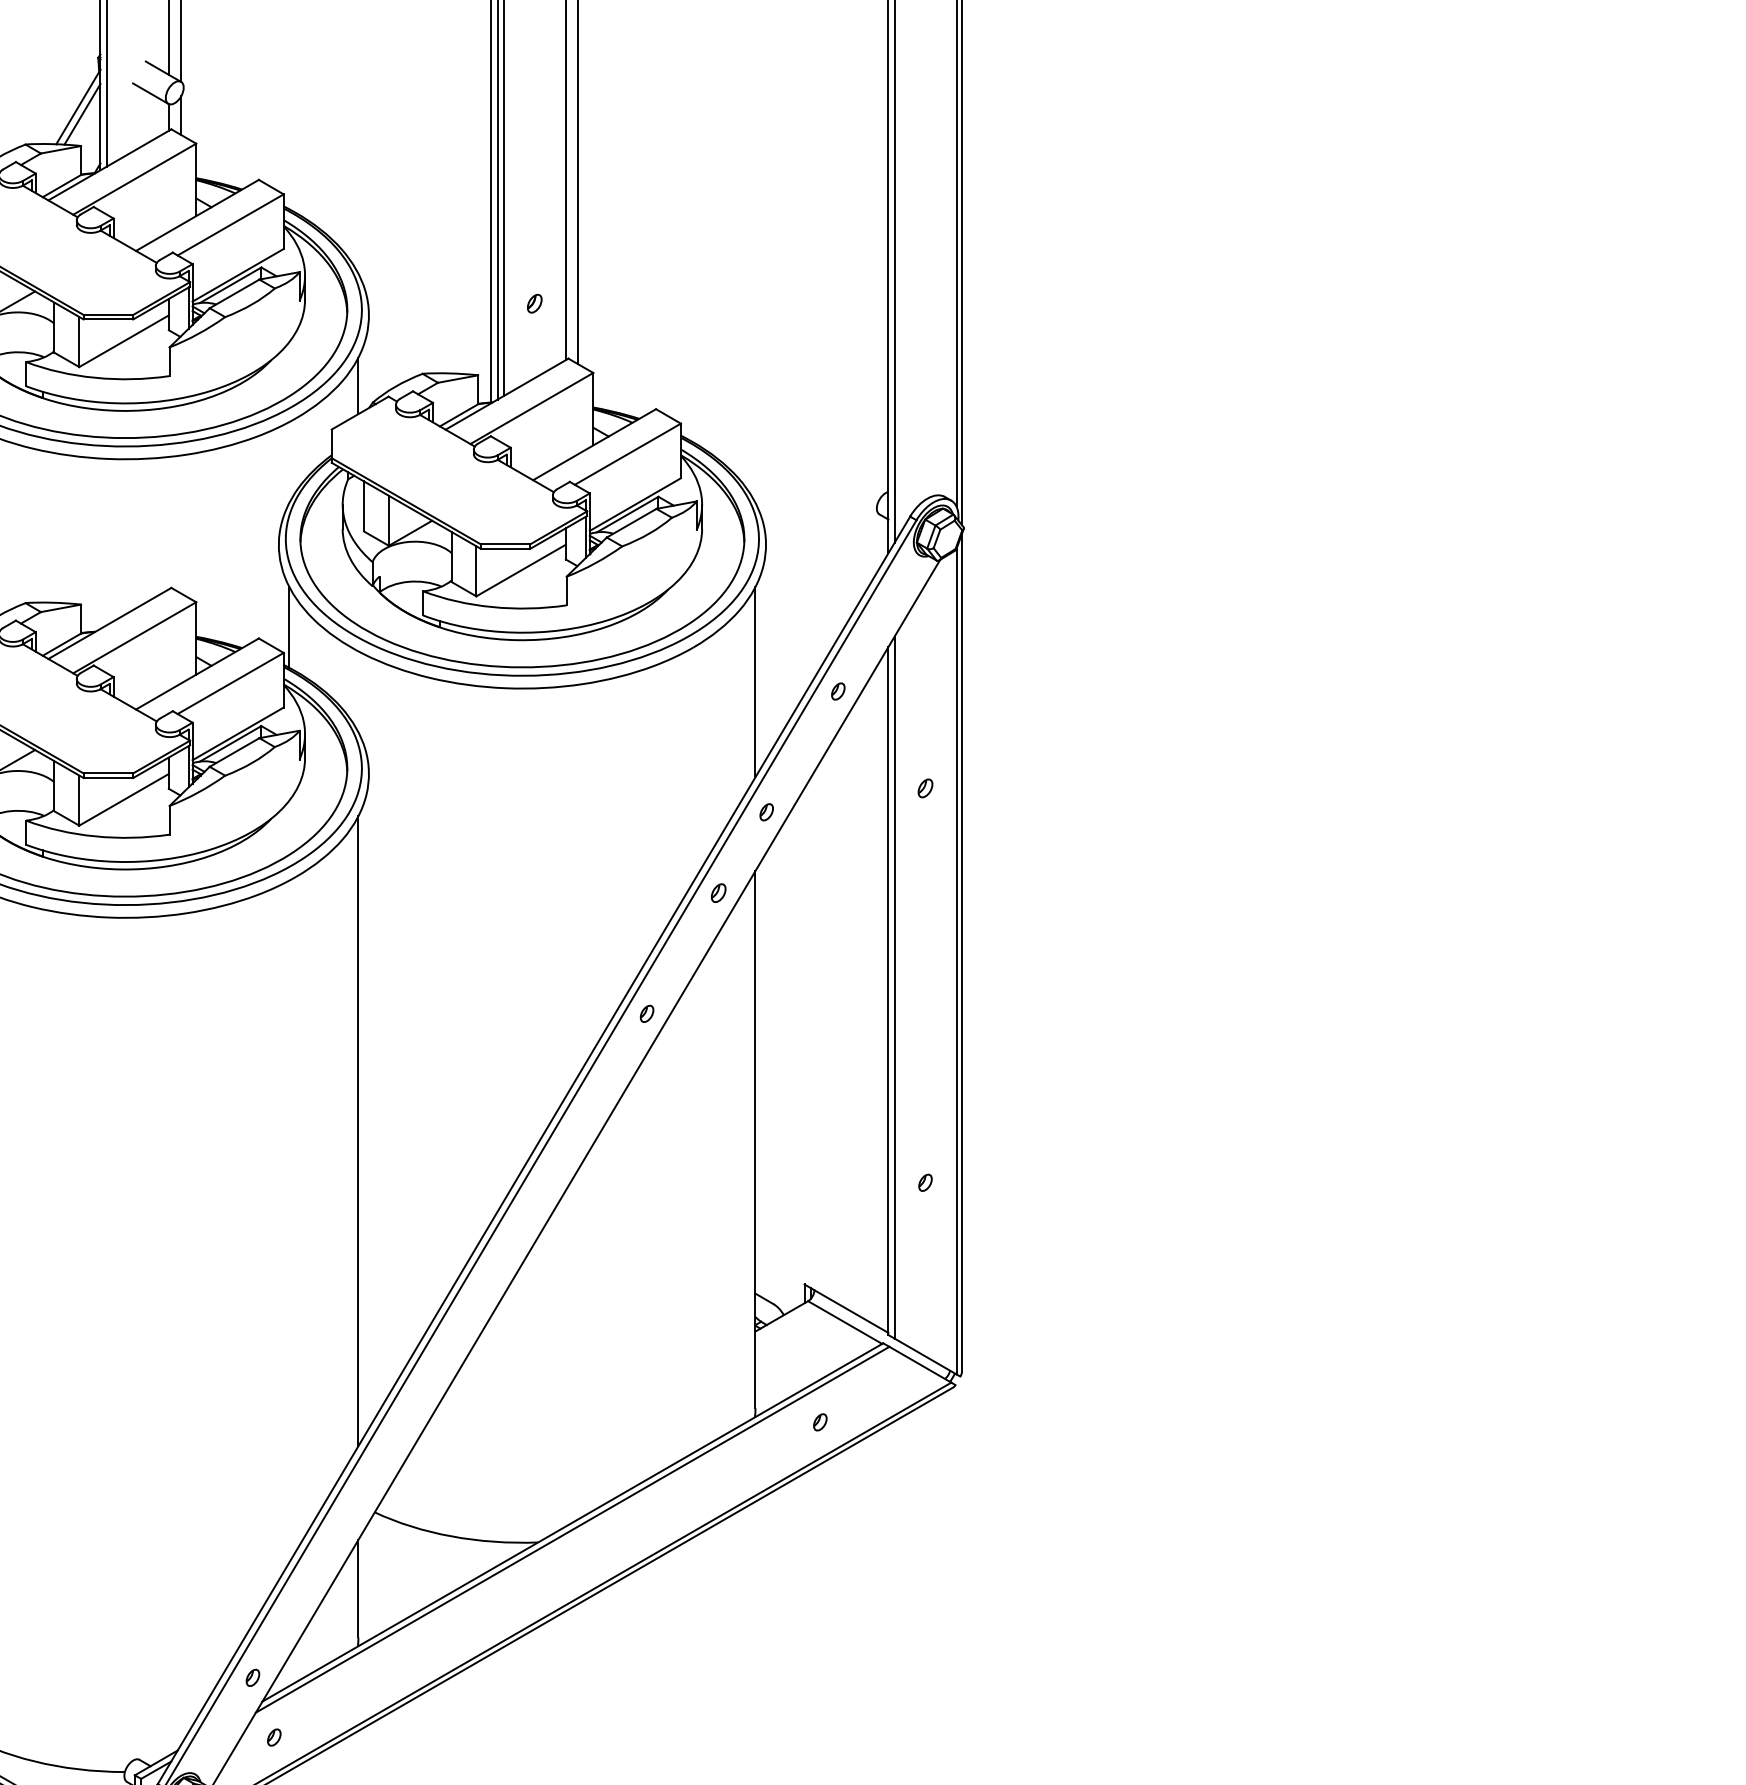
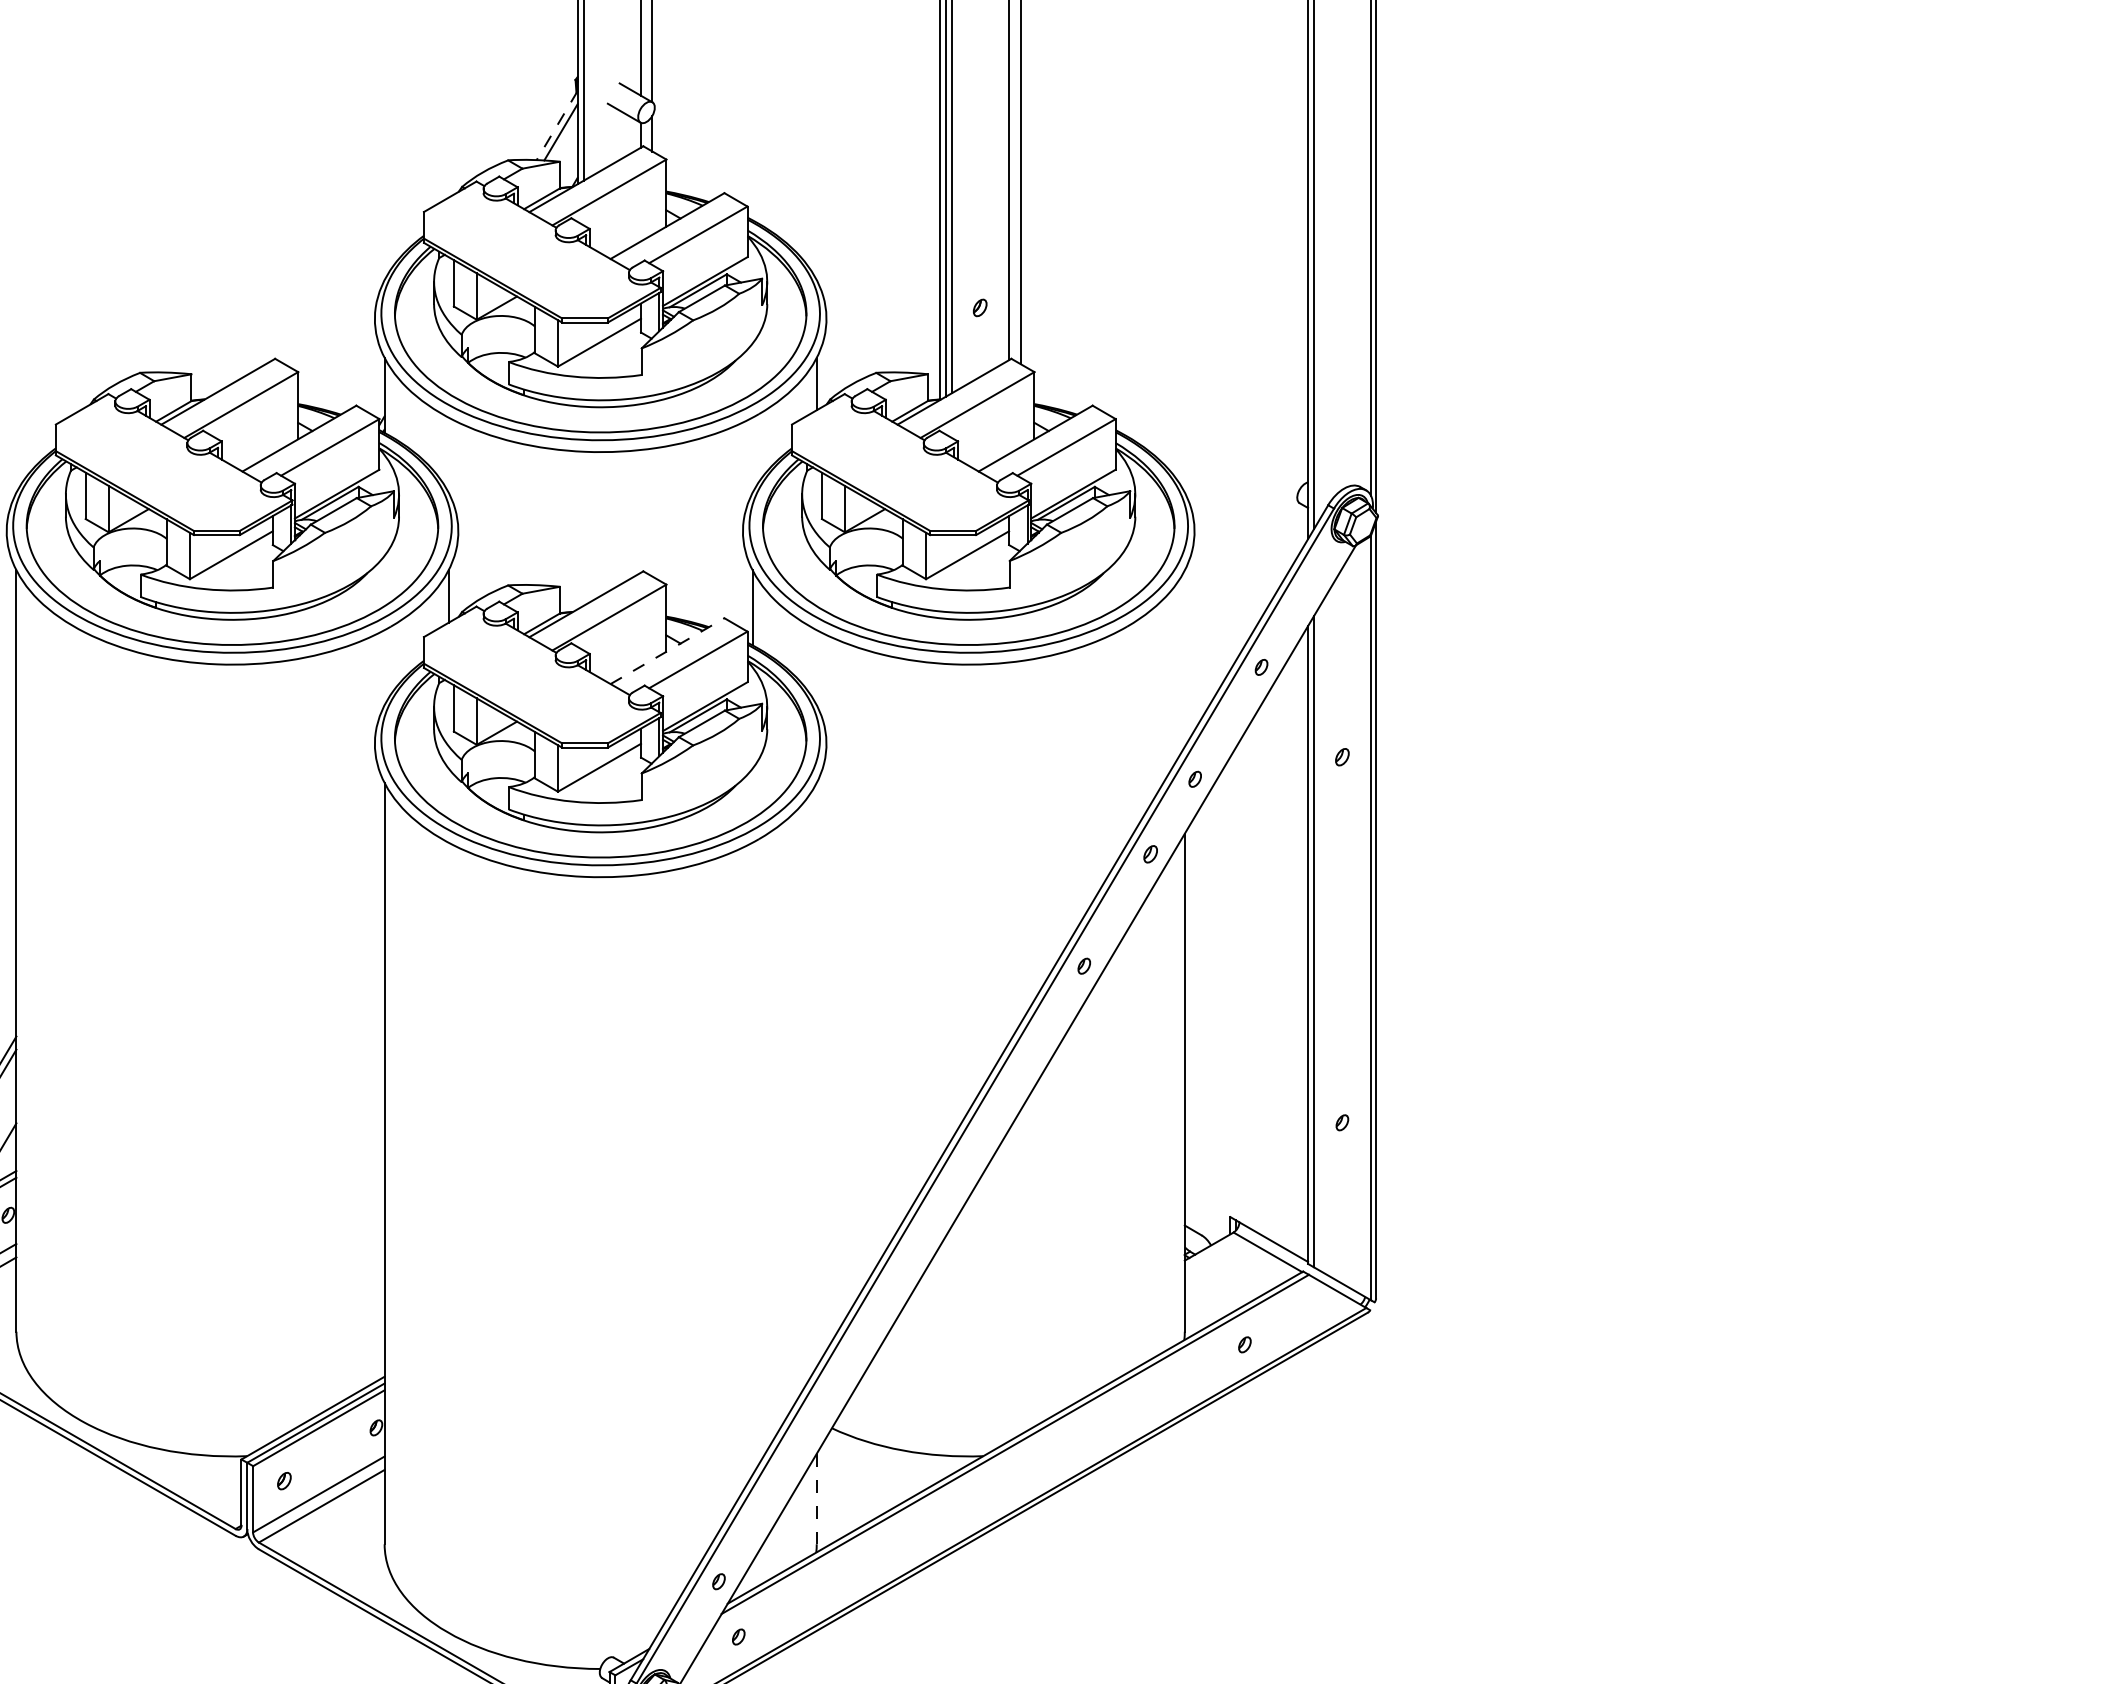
line: (77, 108) -> (556, 126), solid -> dashed
line: (197, 674) -> (667, 651), solid -> dashed
line: (755, 681) -> (1184, 658), removed
line: (358, 1130) -> (816, 1074), removed
line: (358, 1589) -> (816, 1499), solid -> dashed

